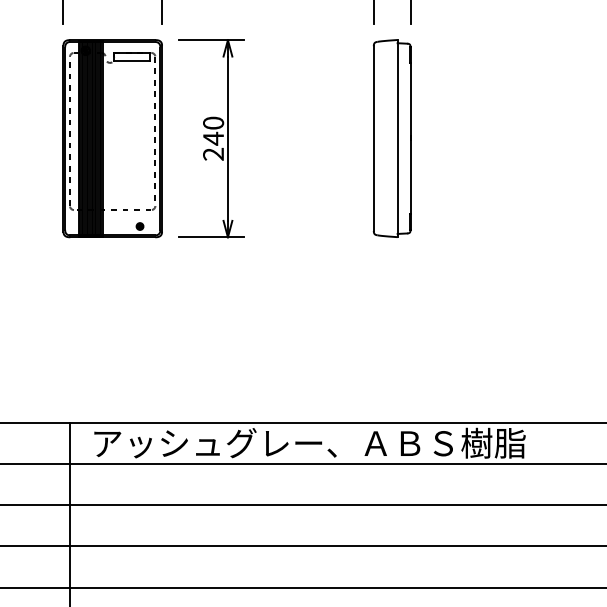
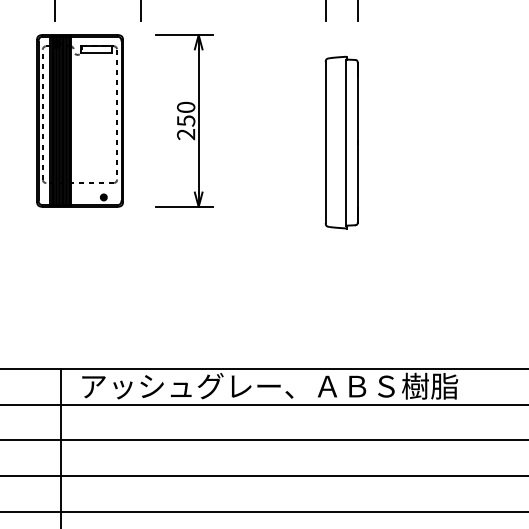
part: (112, 138) -> (79, 120), moved
text: (213, 138) -> (186, 120), 240 -> 250
part: (391, 138) -> (341, 142), moved

